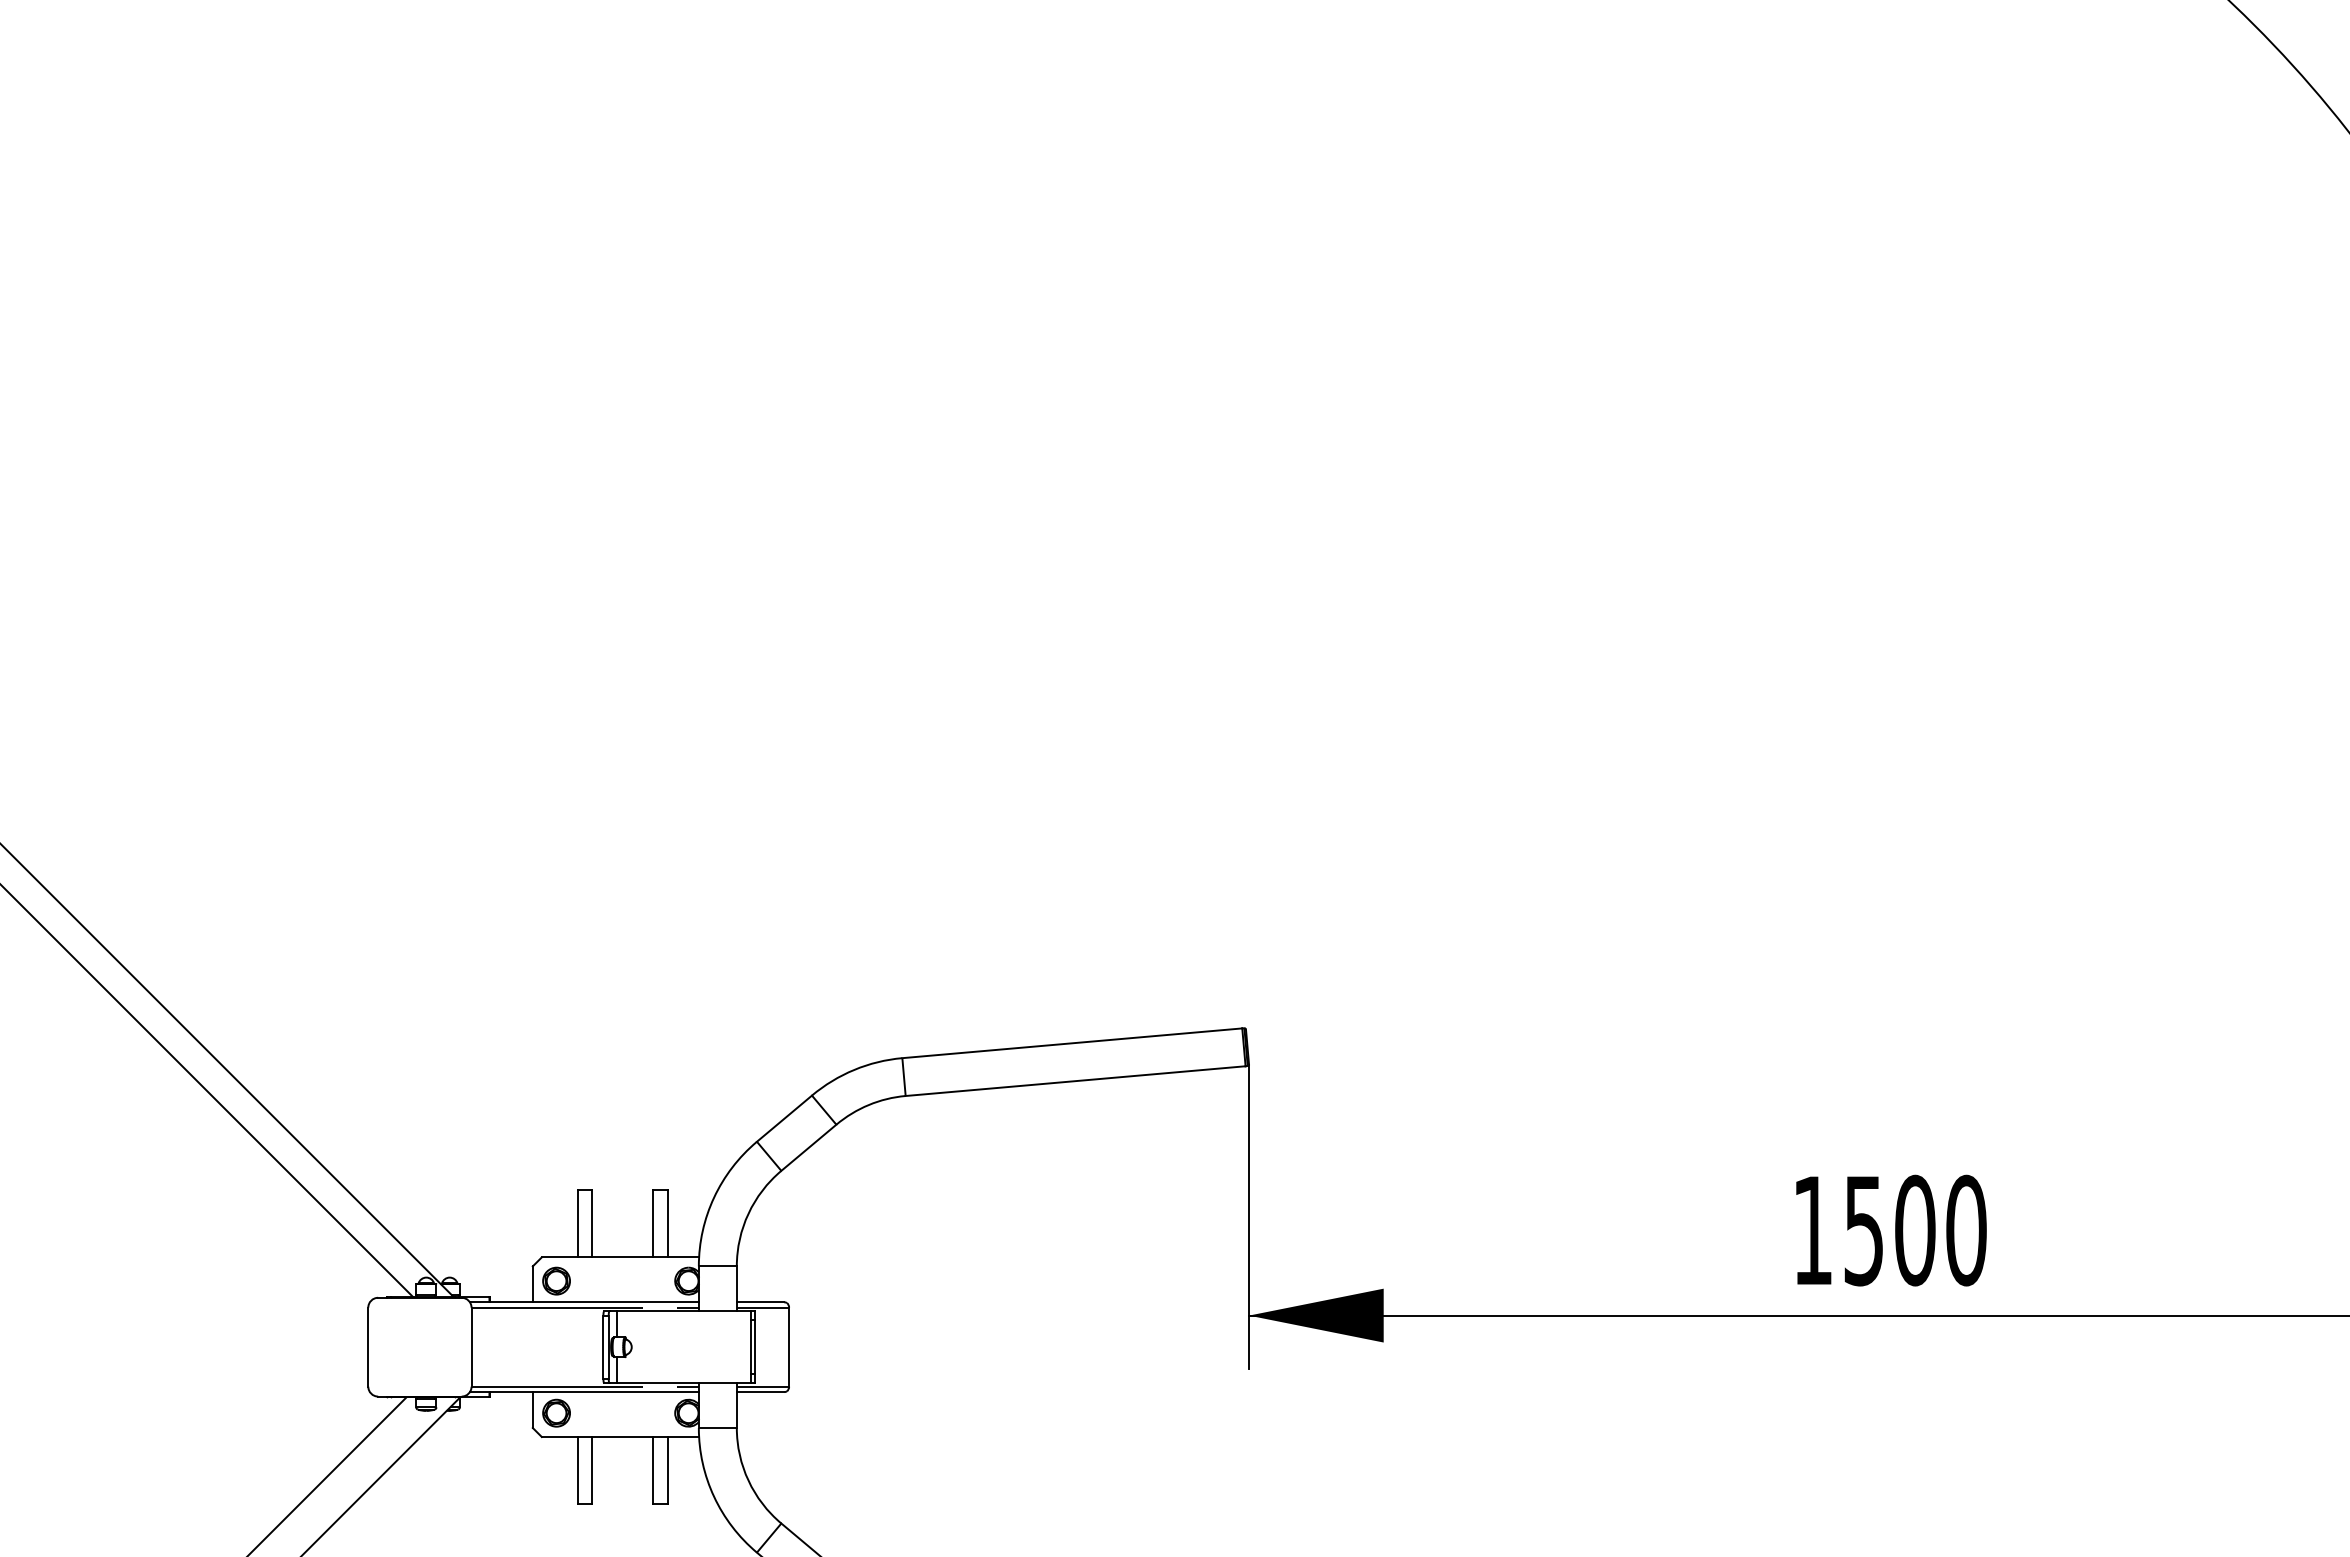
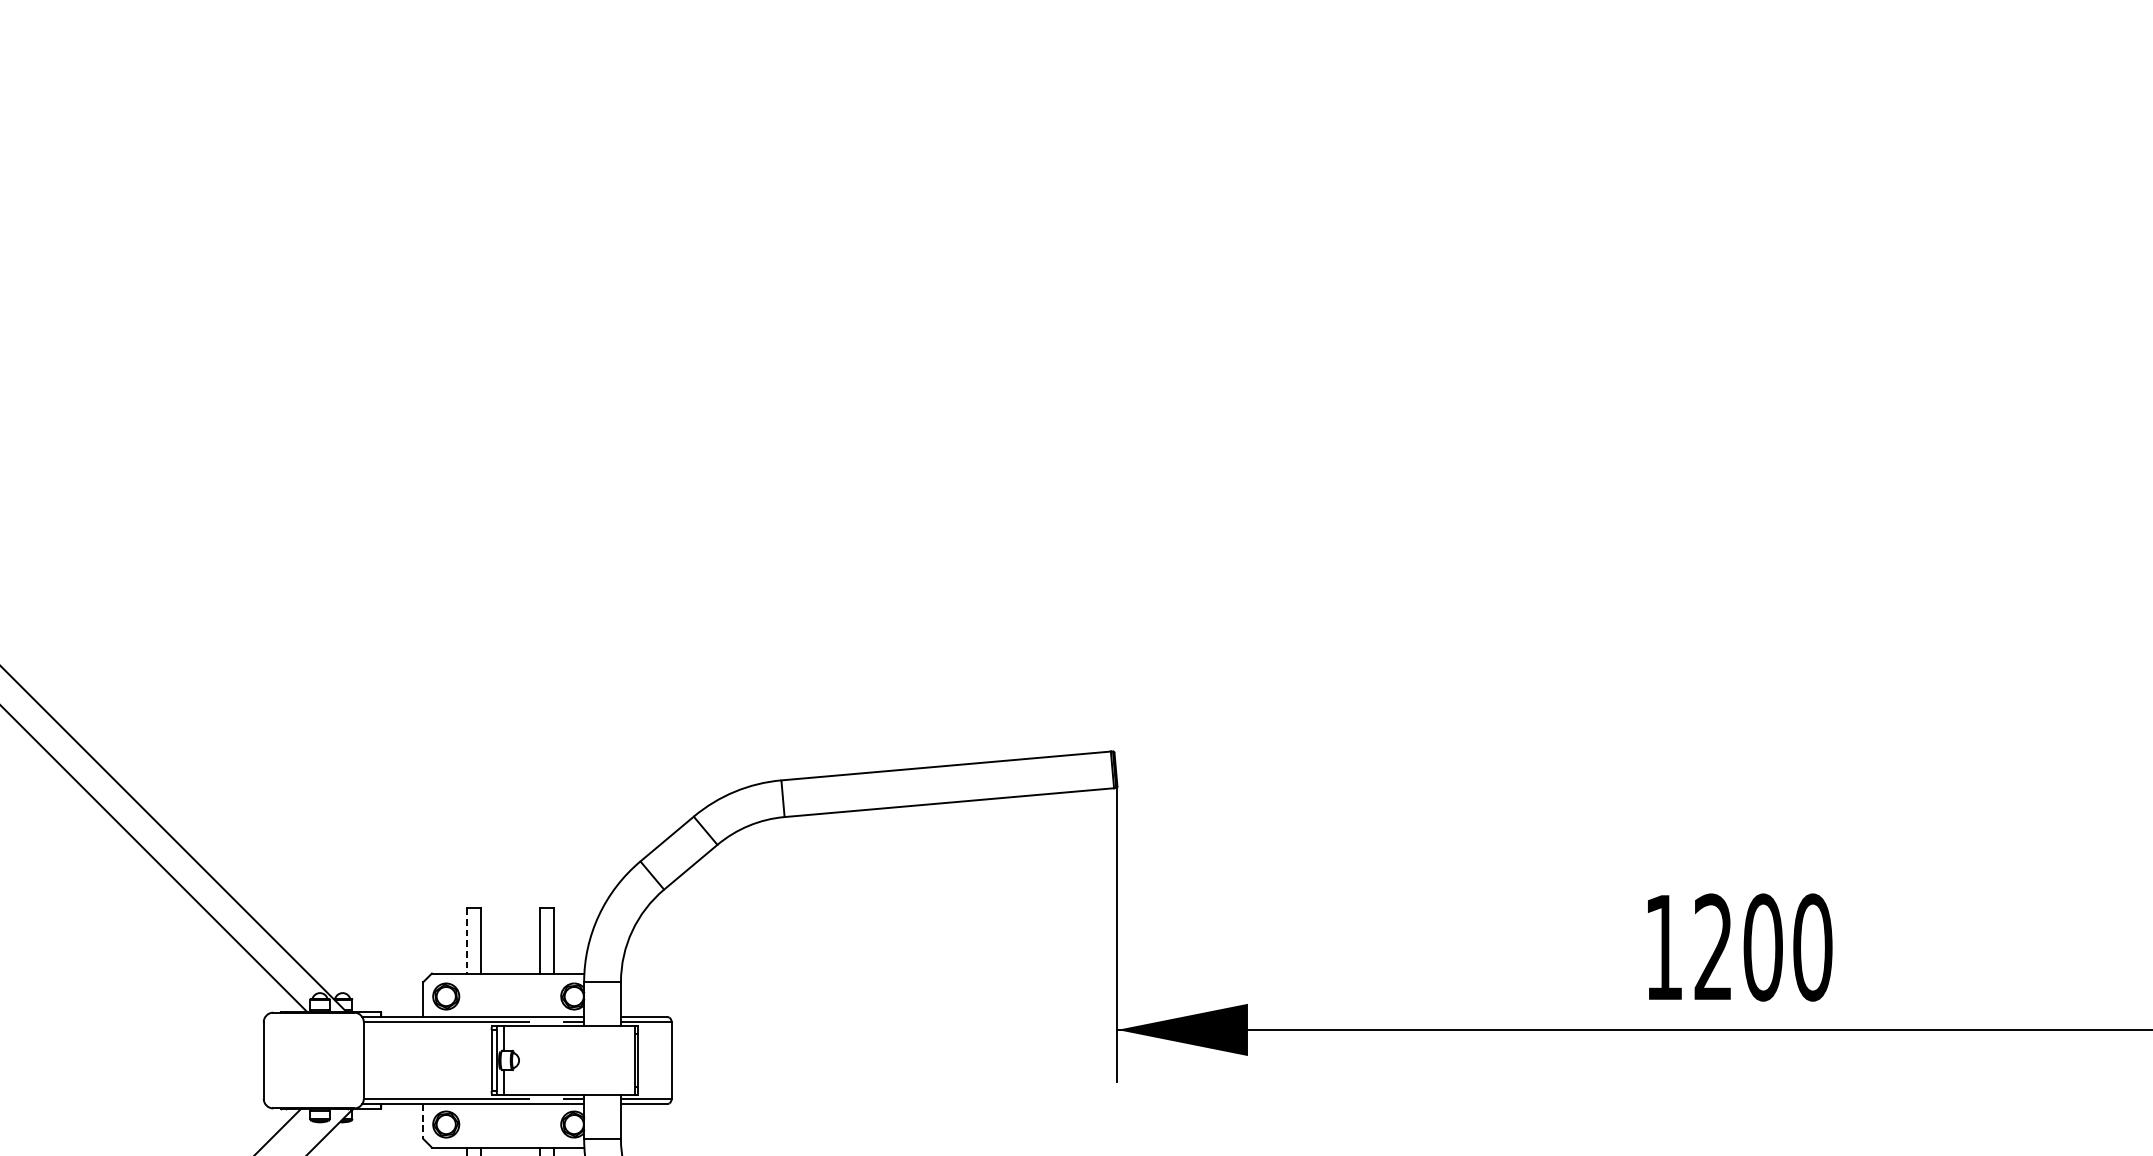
line: (577, 1223) -> (466, 940), solid -> dashed
text: (1863, 1230) -> (1713, 947), 1500 -> 1200
line: (532, 1410) -> (422, 1121), solid -> dashed

